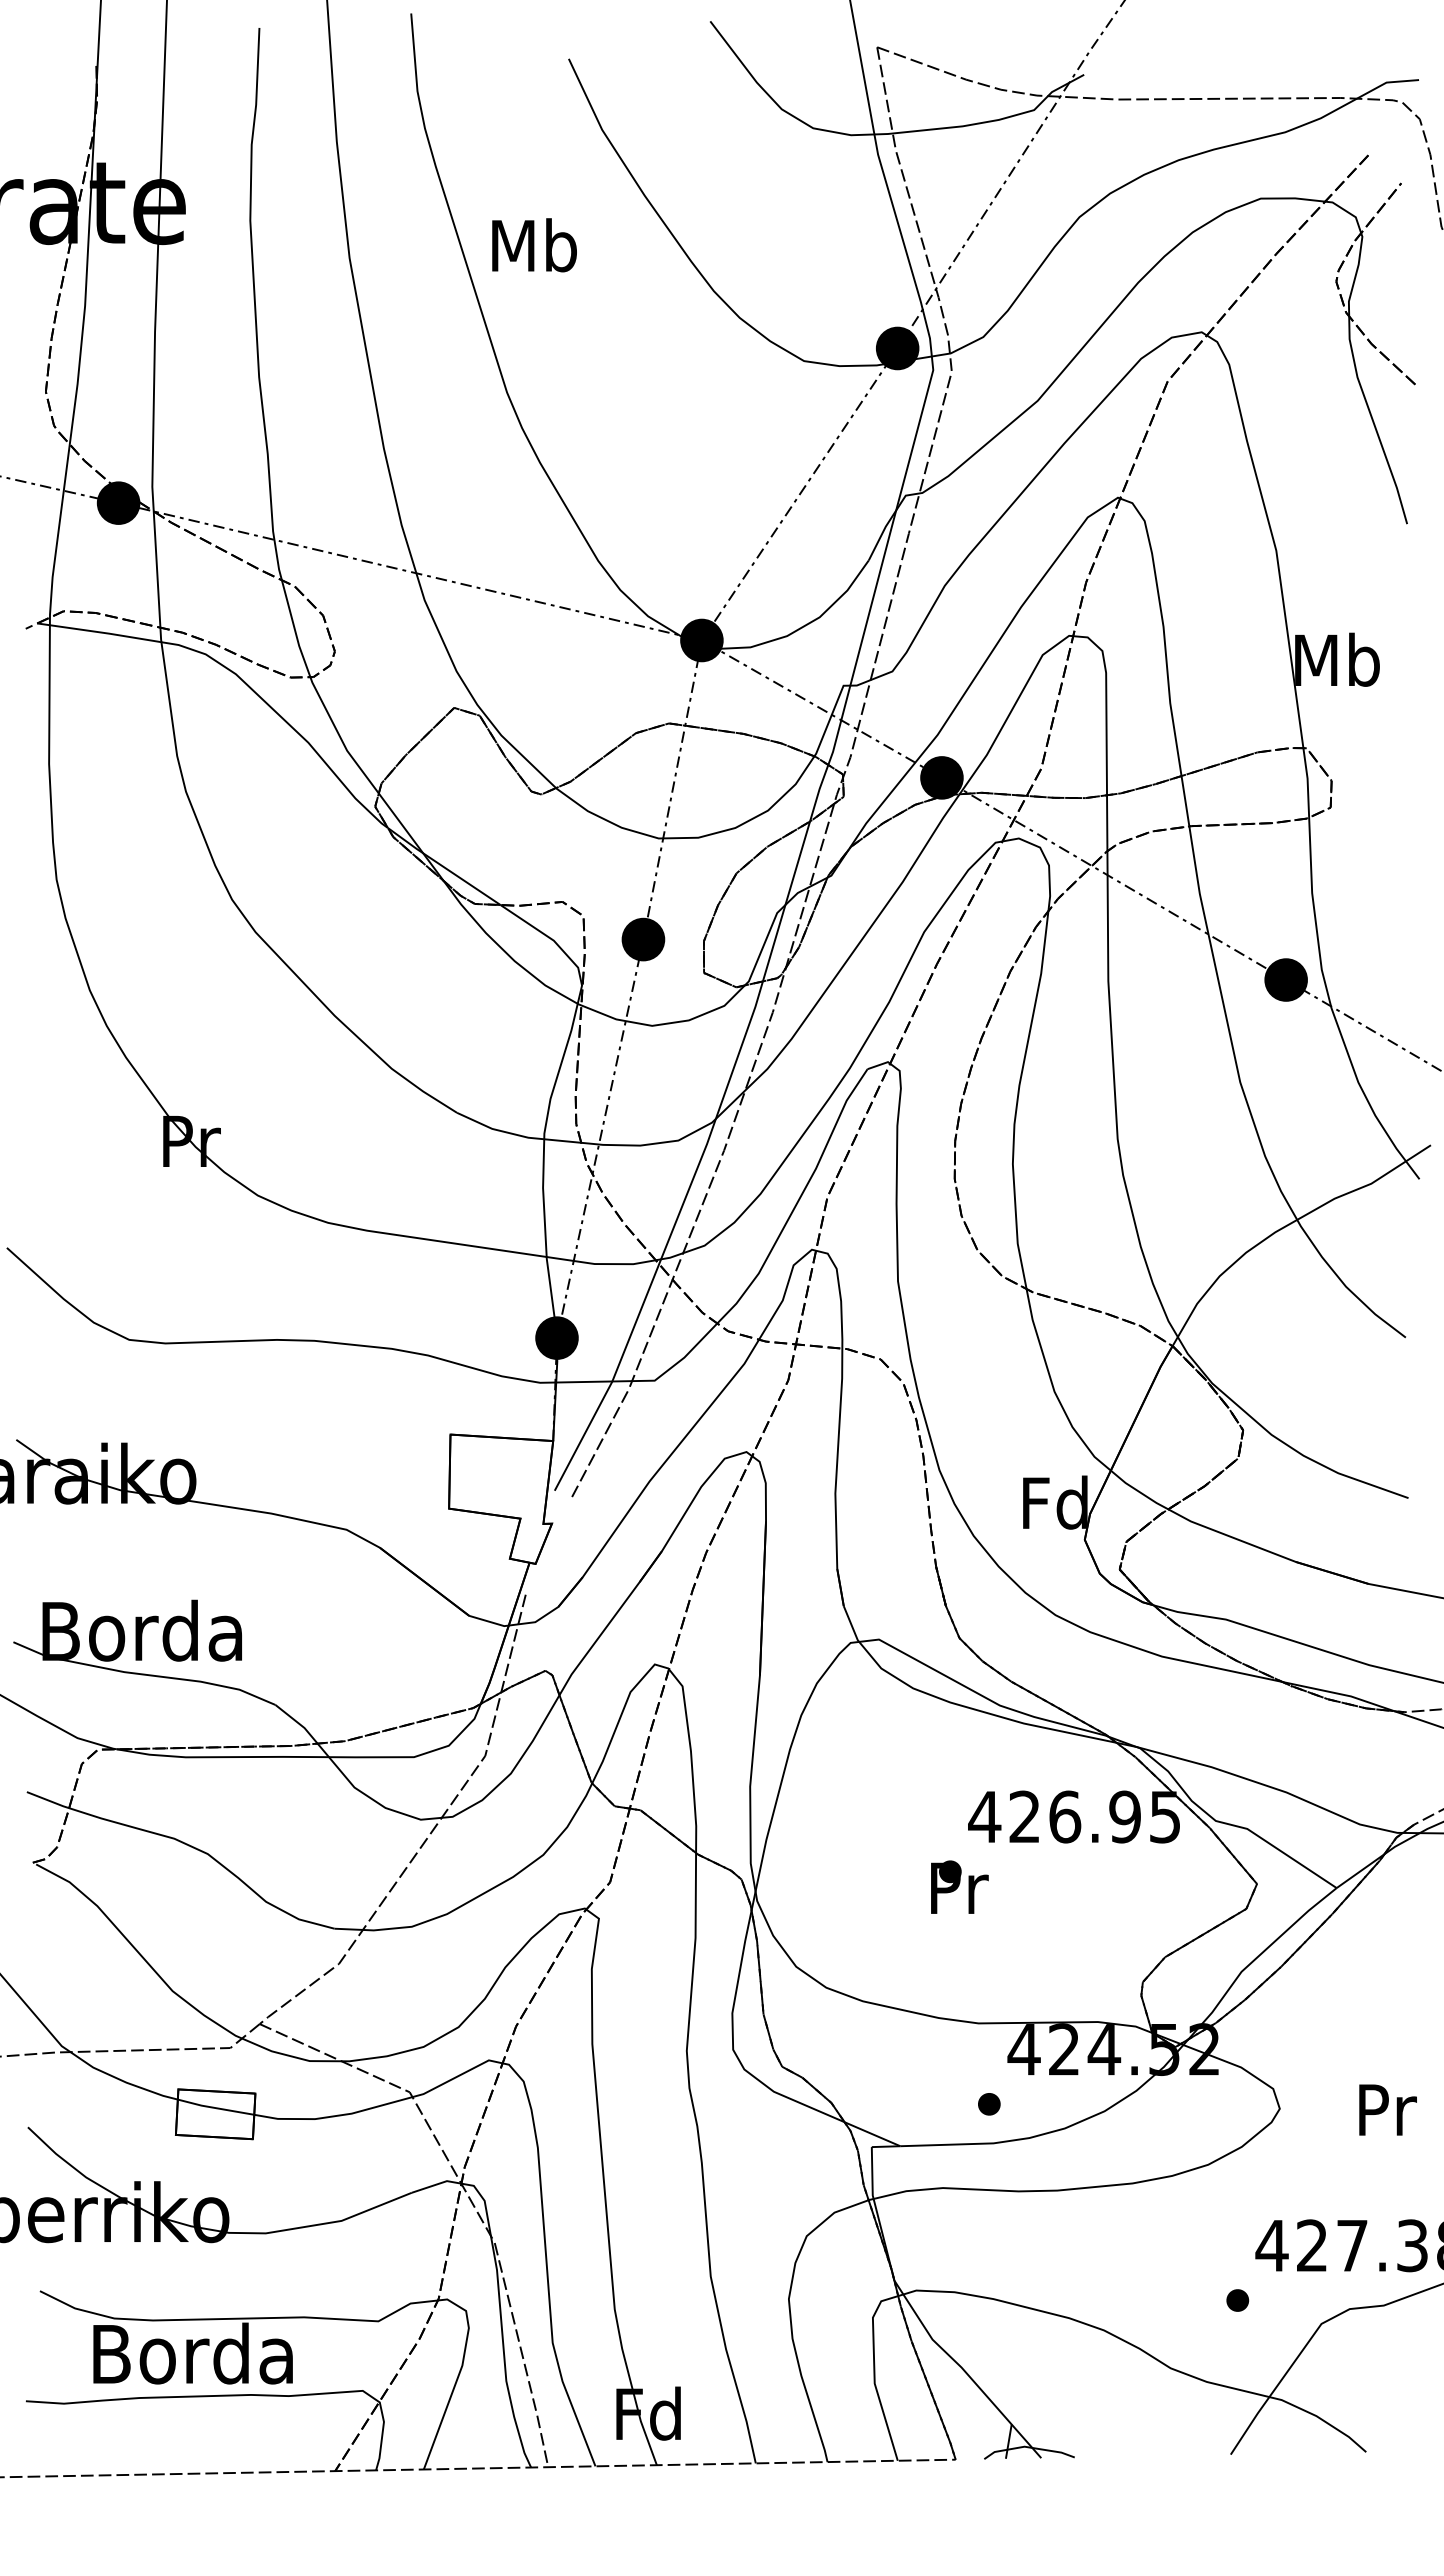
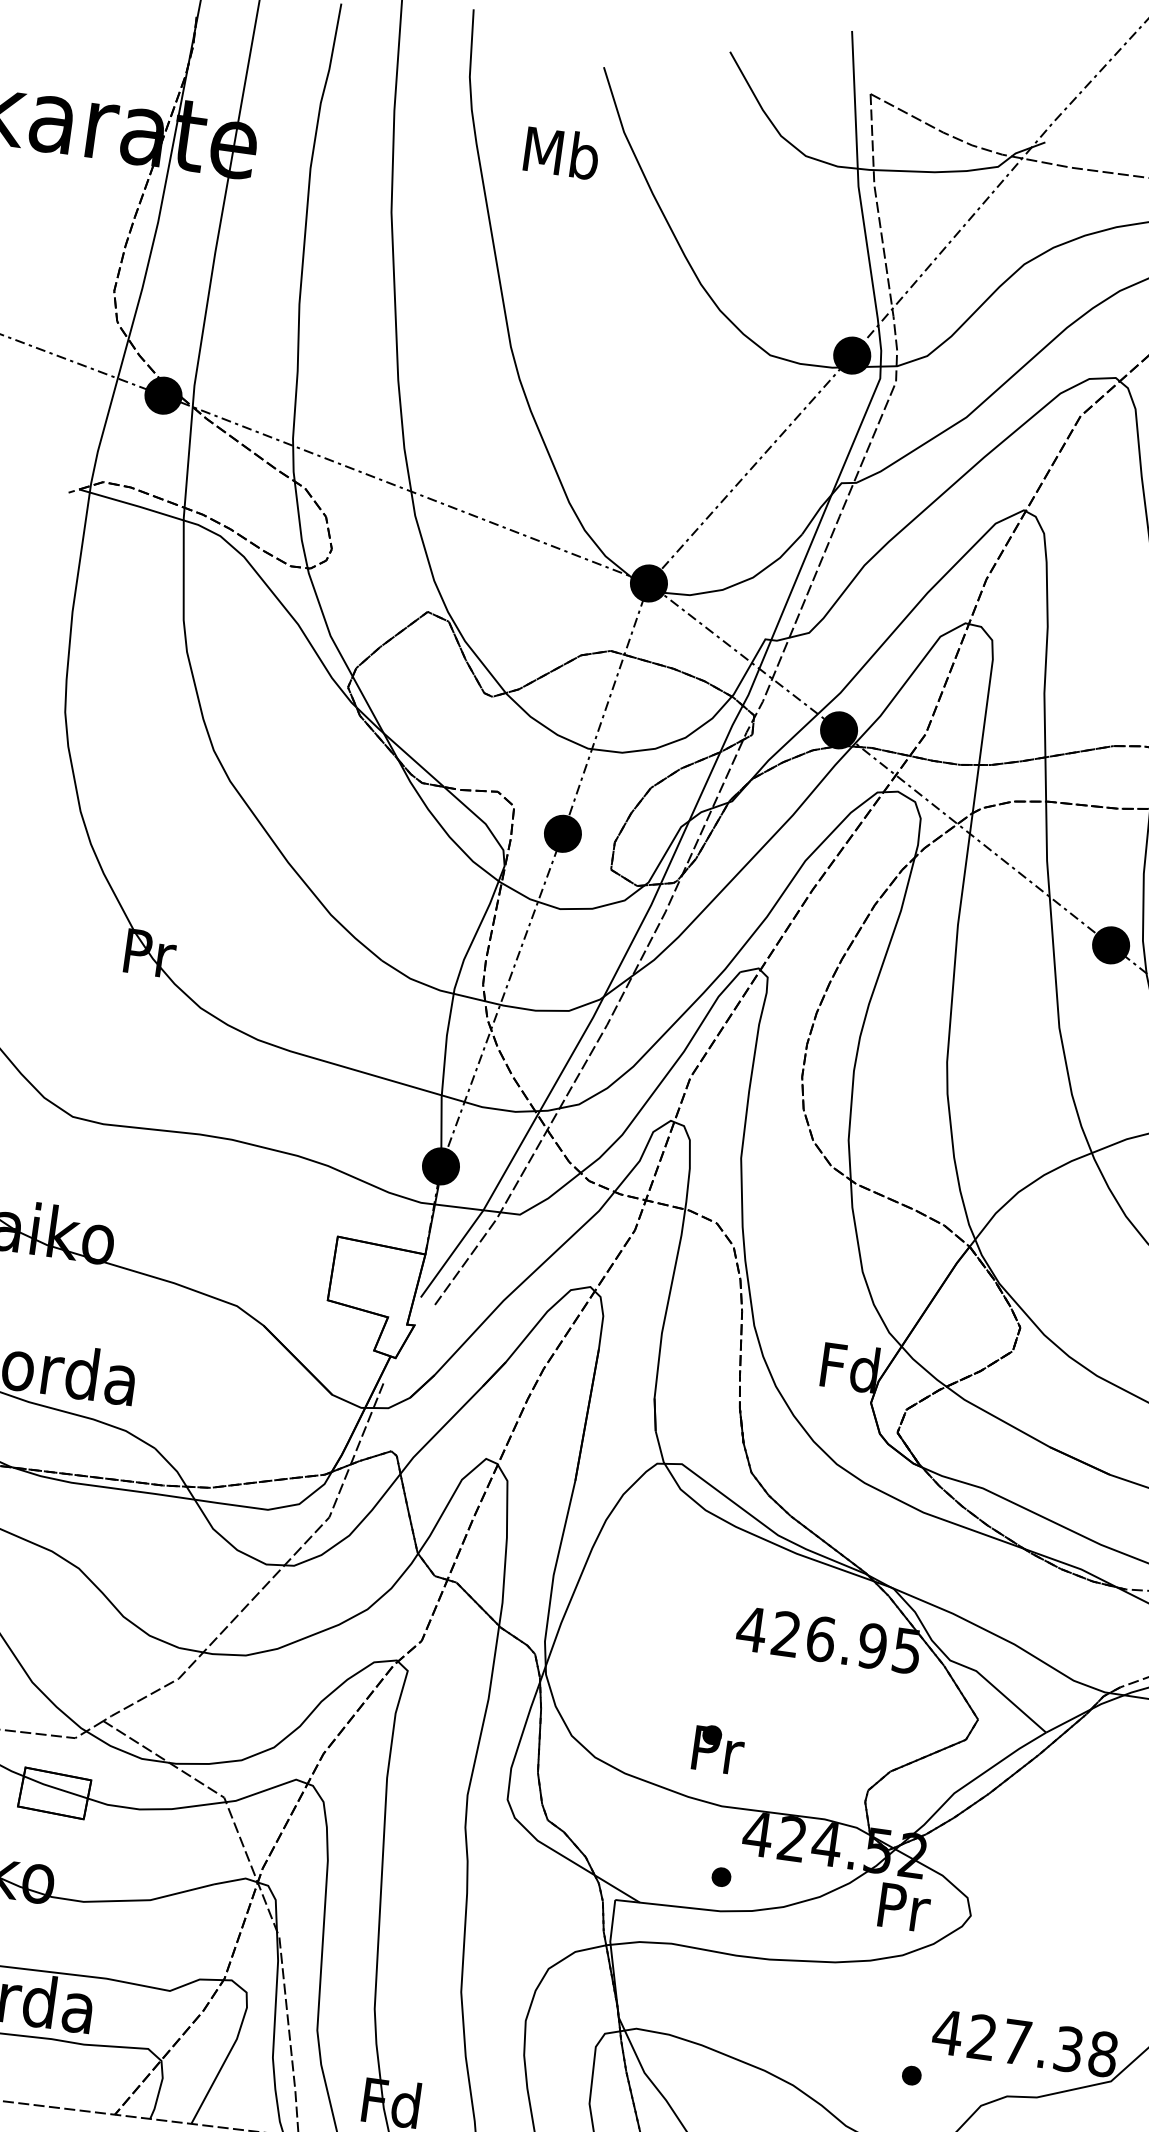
text: (534, 245) -> (561, 153), moved
text: (959, 1886) -> (718, 1748), moved
text: (1387, 2109) -> (904, 1907), moved

